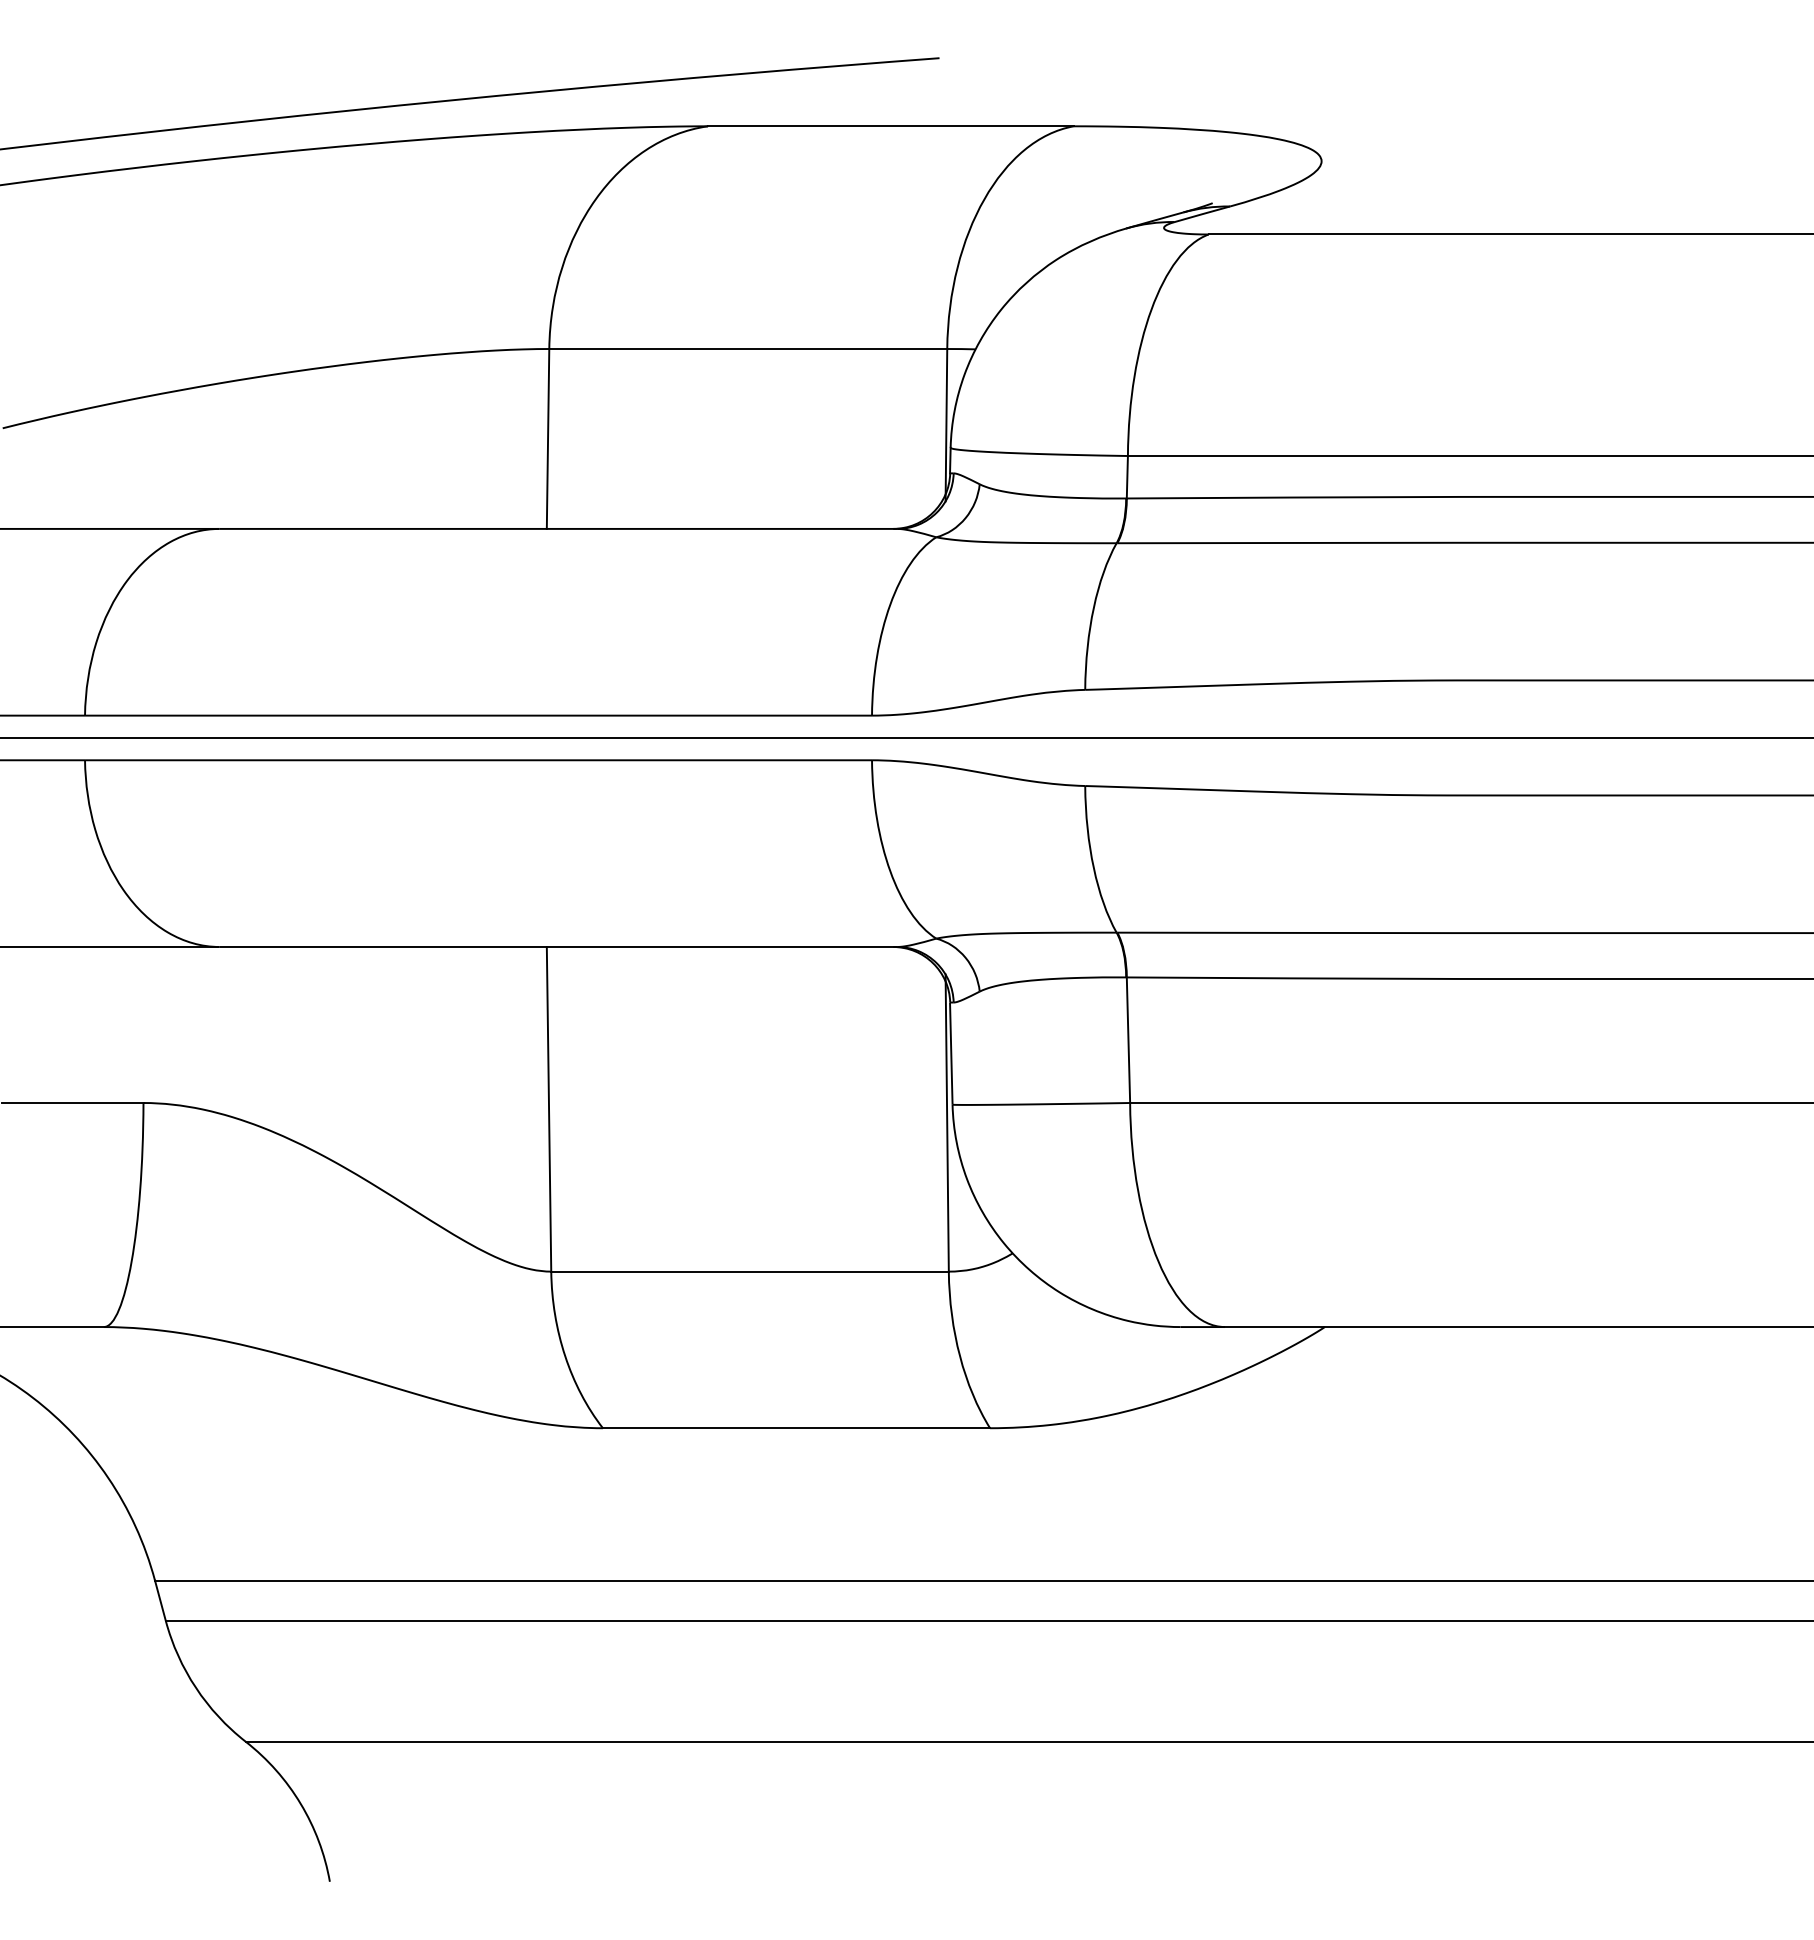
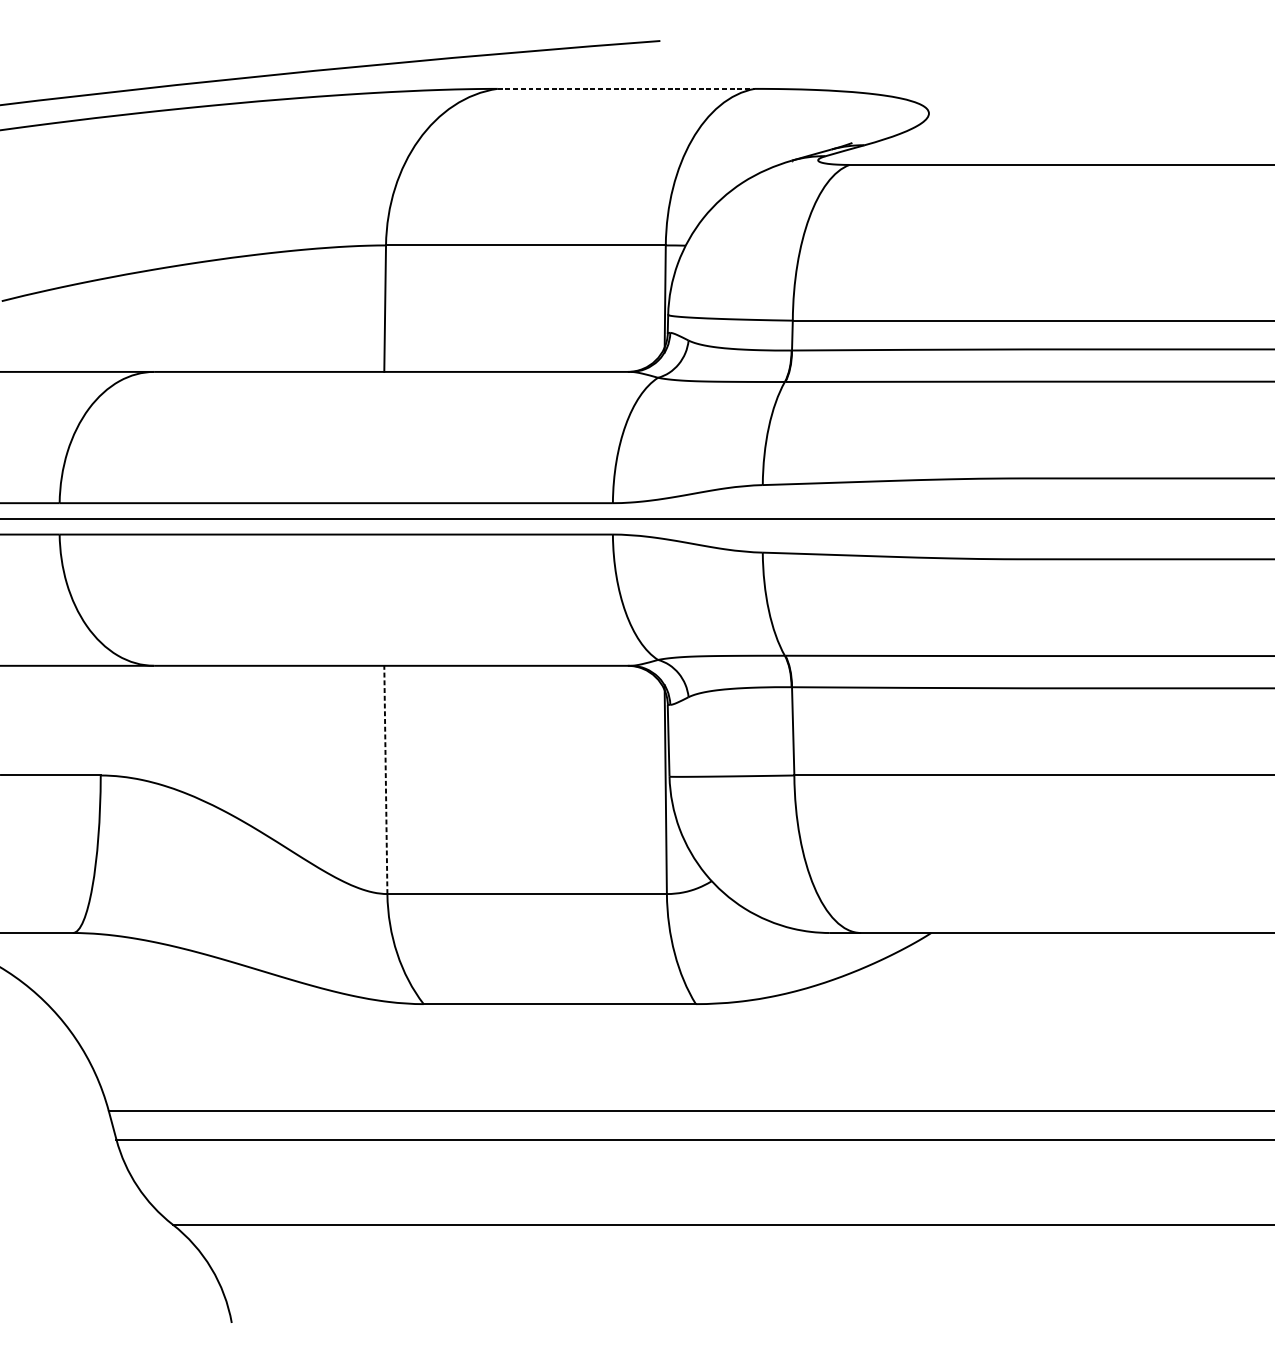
line: (890, 126) -> (625, 89), solid -> dashed
line: (549, 1108) -> (386, 779), solid -> dashed

